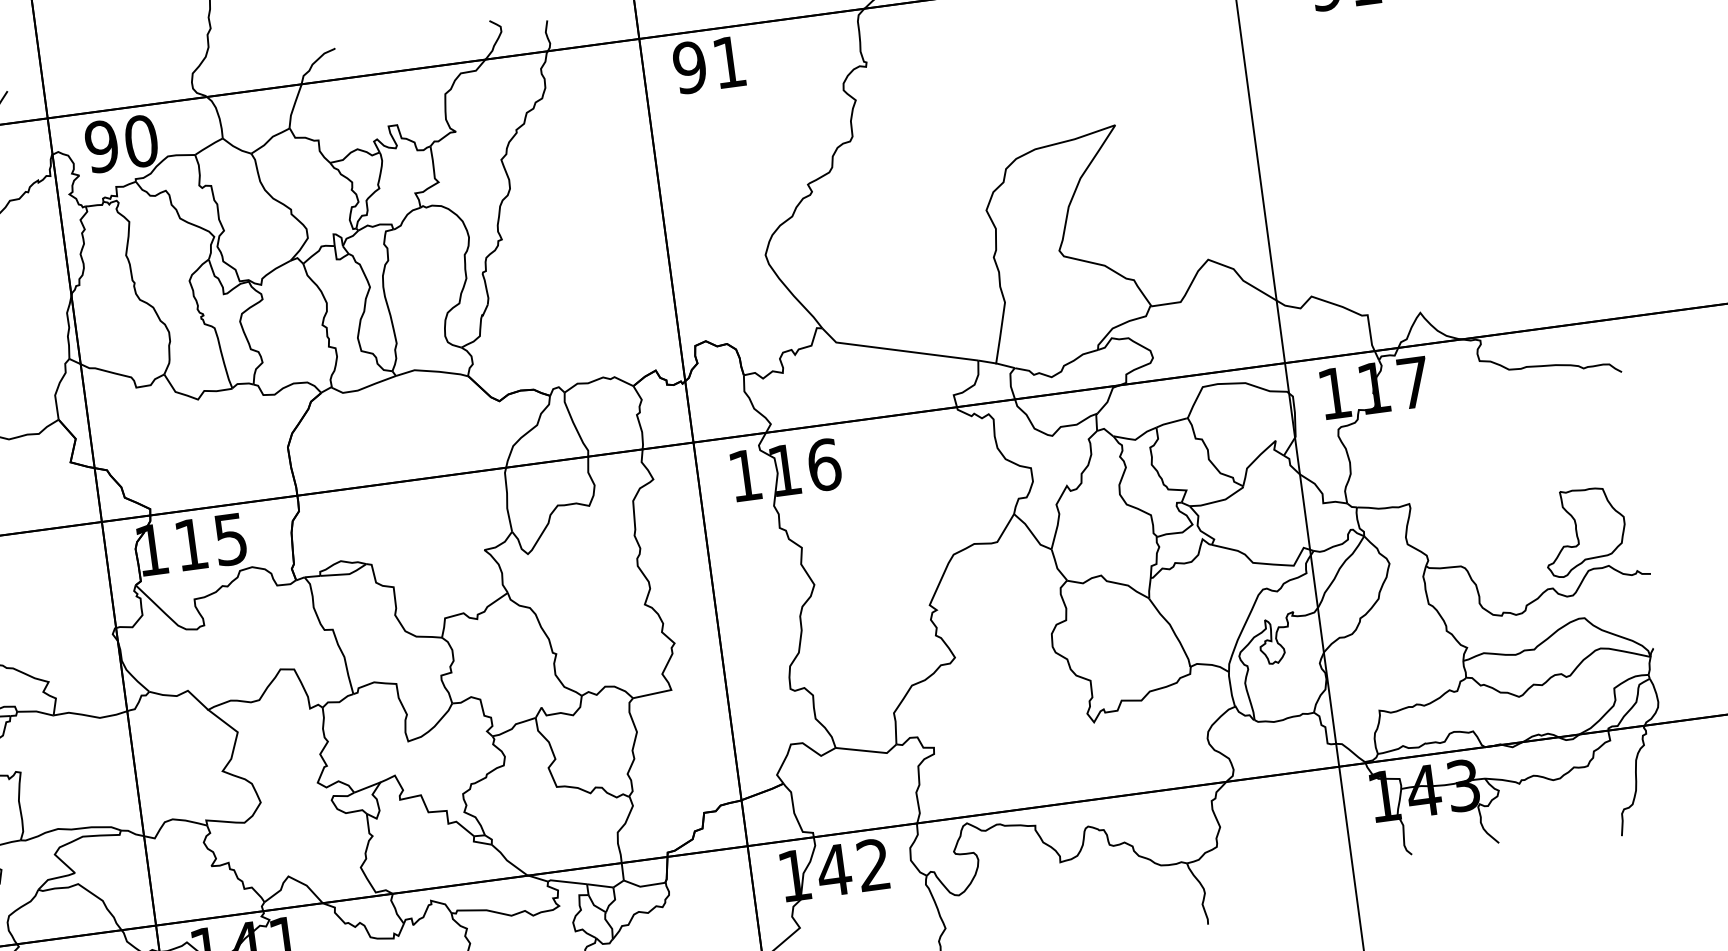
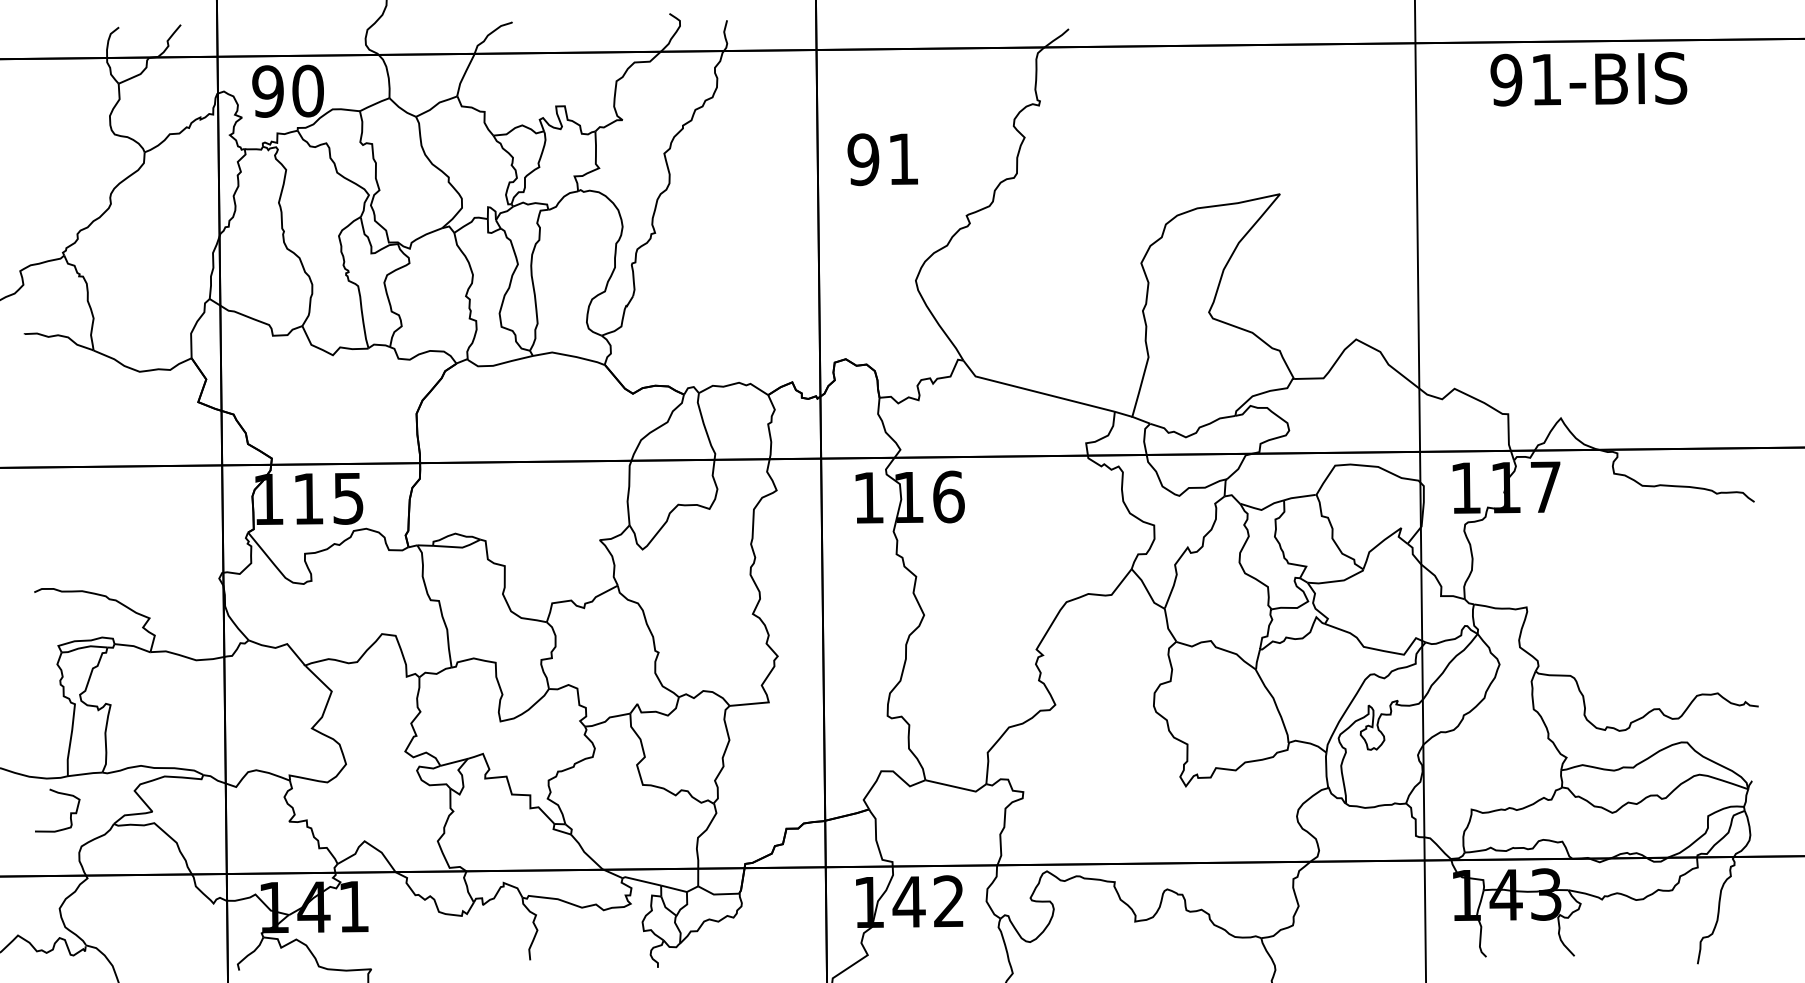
text: (708, 65) -> (882, 159), moved
part: (1584, 530) -> (1697, 655), removed

